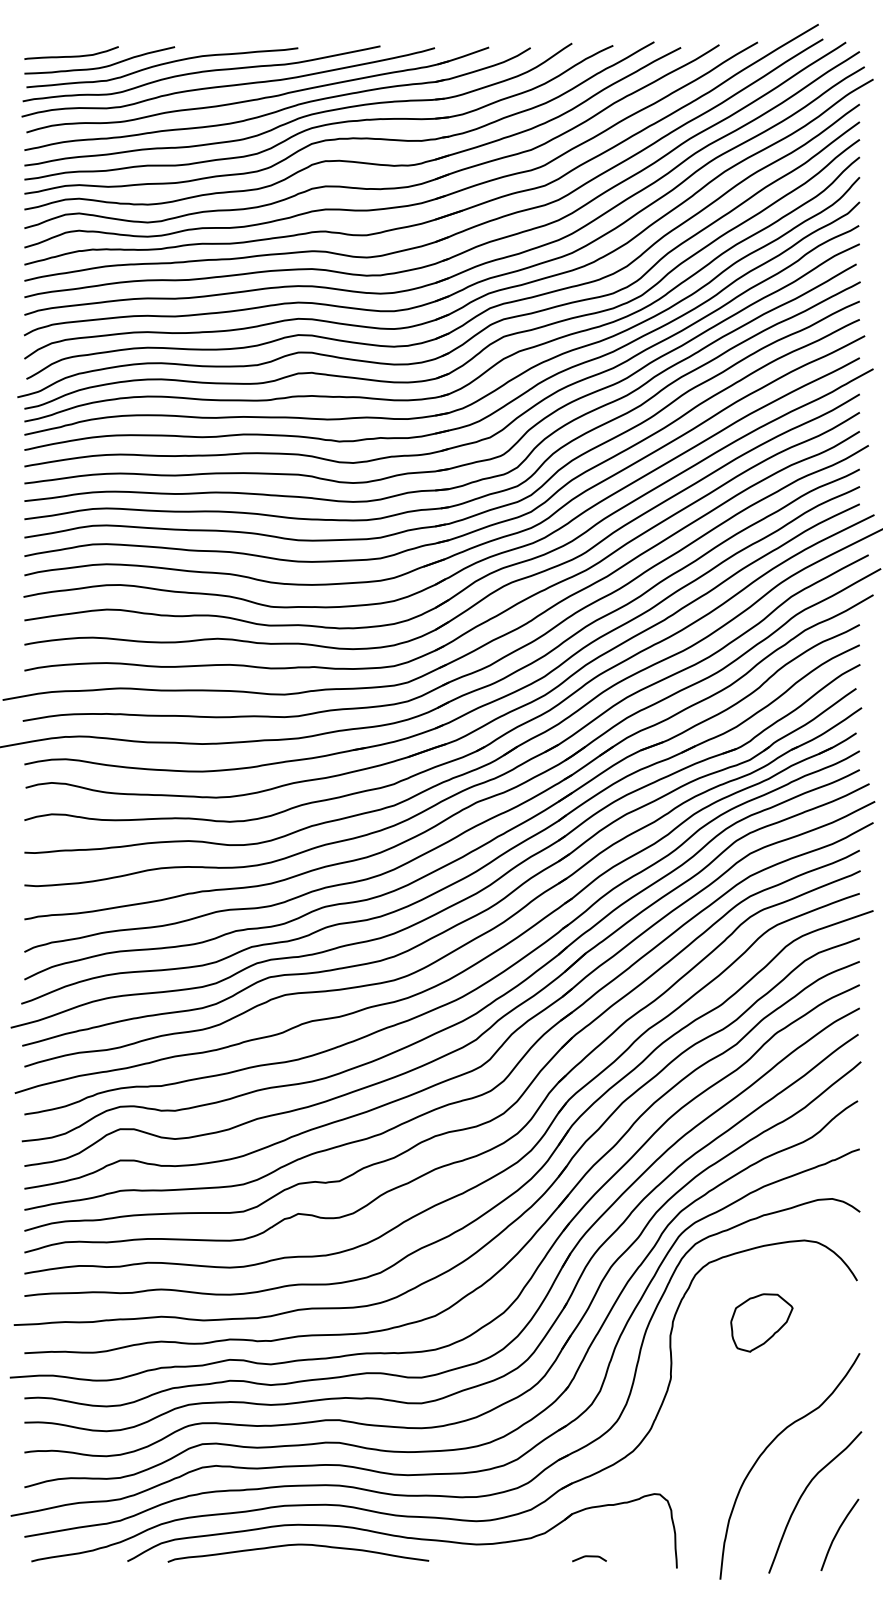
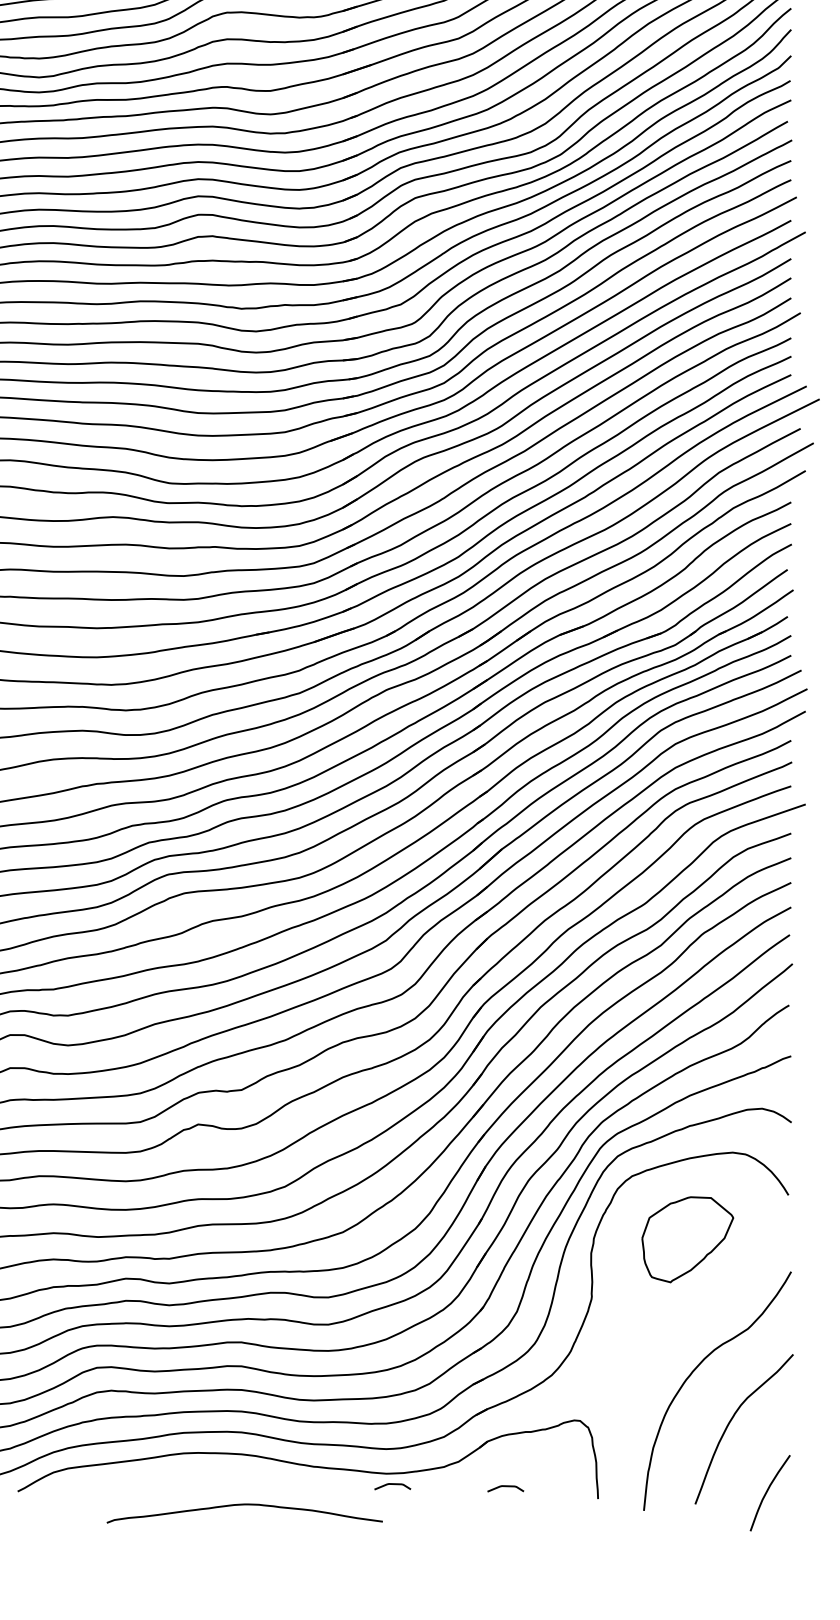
part: (761, 1322) -> (687, 1239), size x1.4
curve: (837, 1534) -> (767, 1492), moved
curve: (298, 1545) -> (244, 1505), moved
curve: (482, 1555) -> (392, 1485), added

